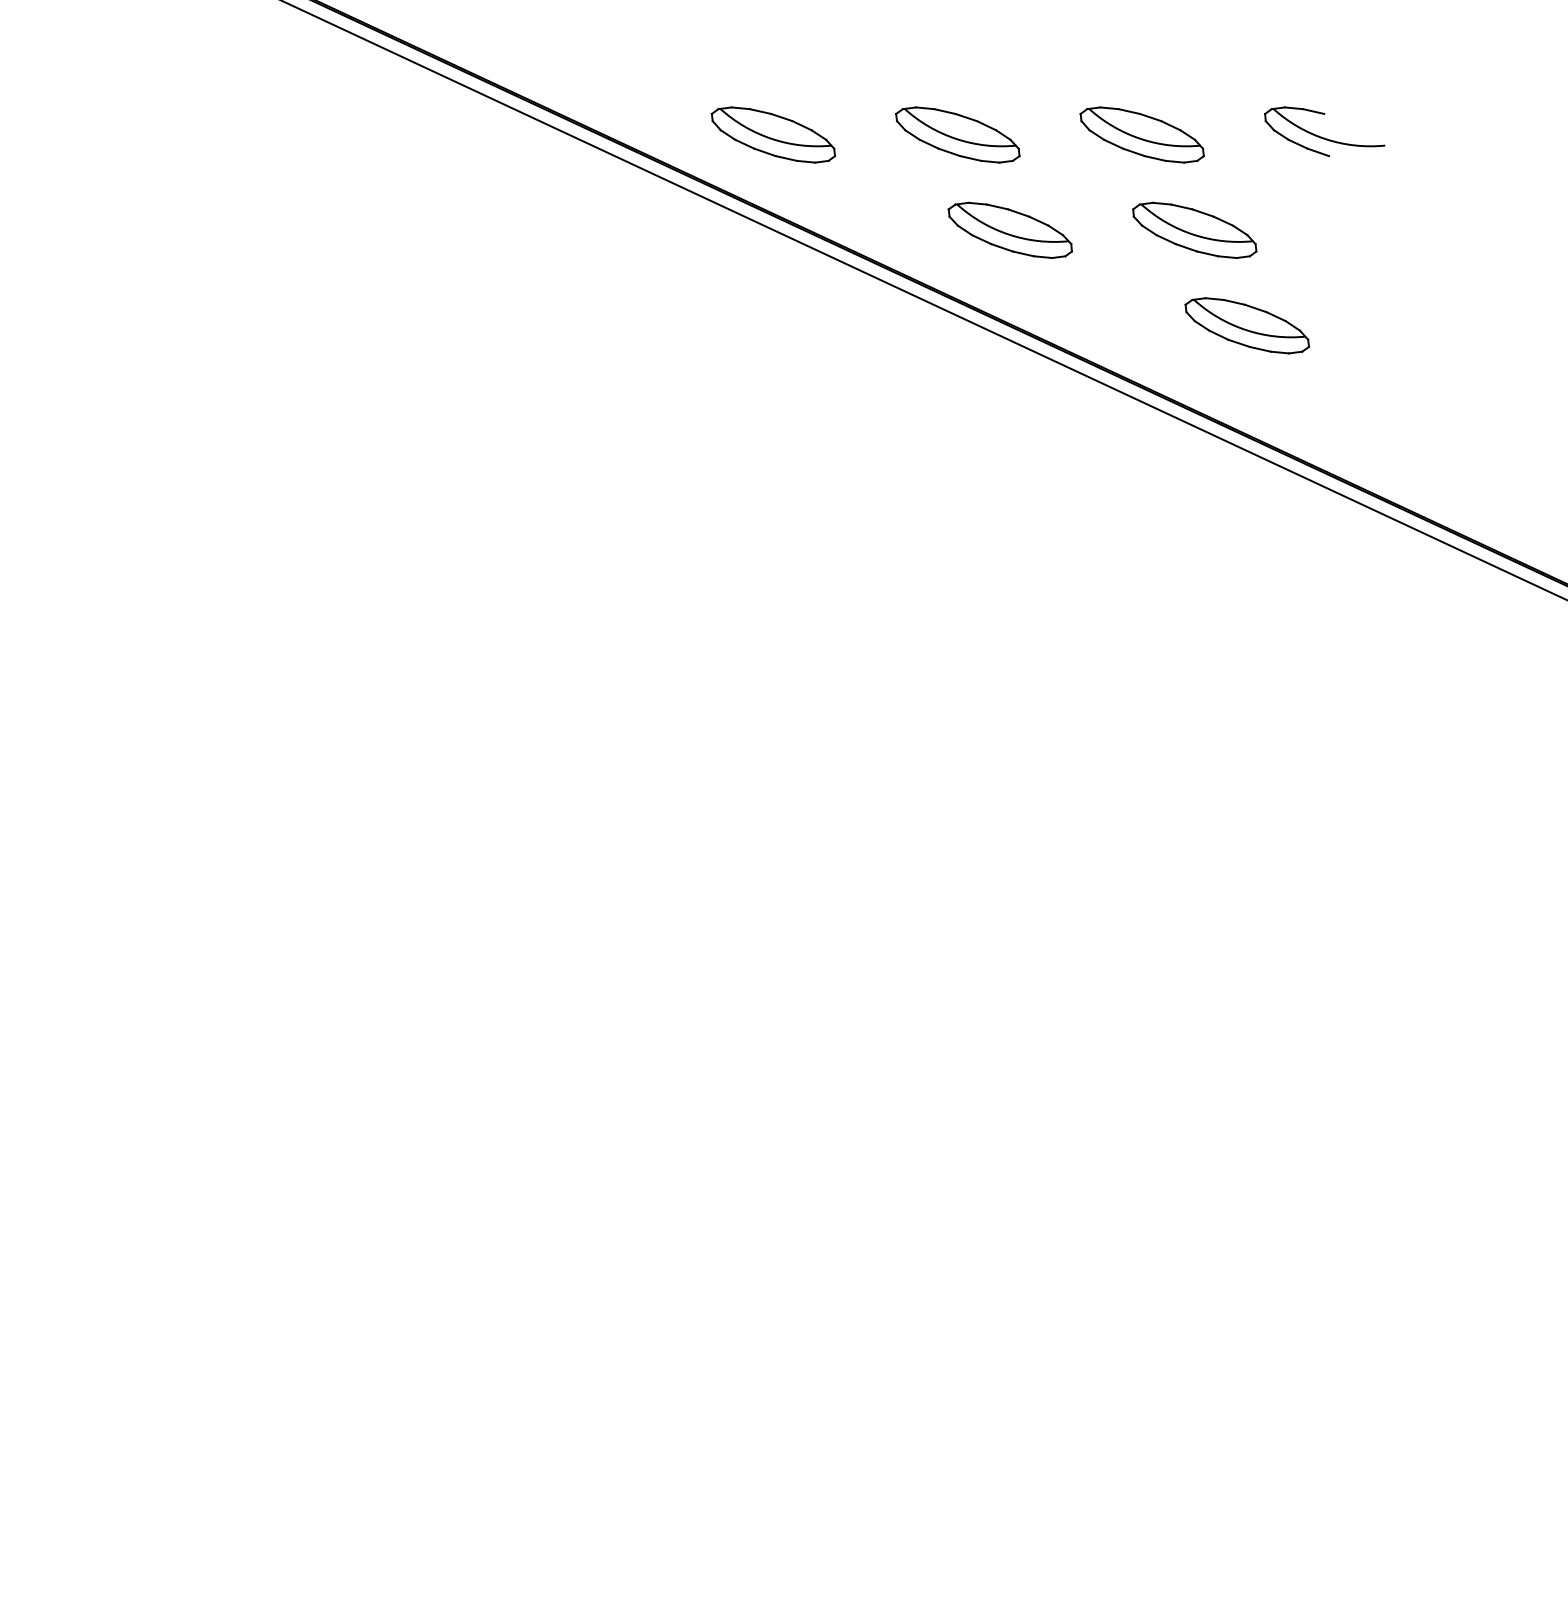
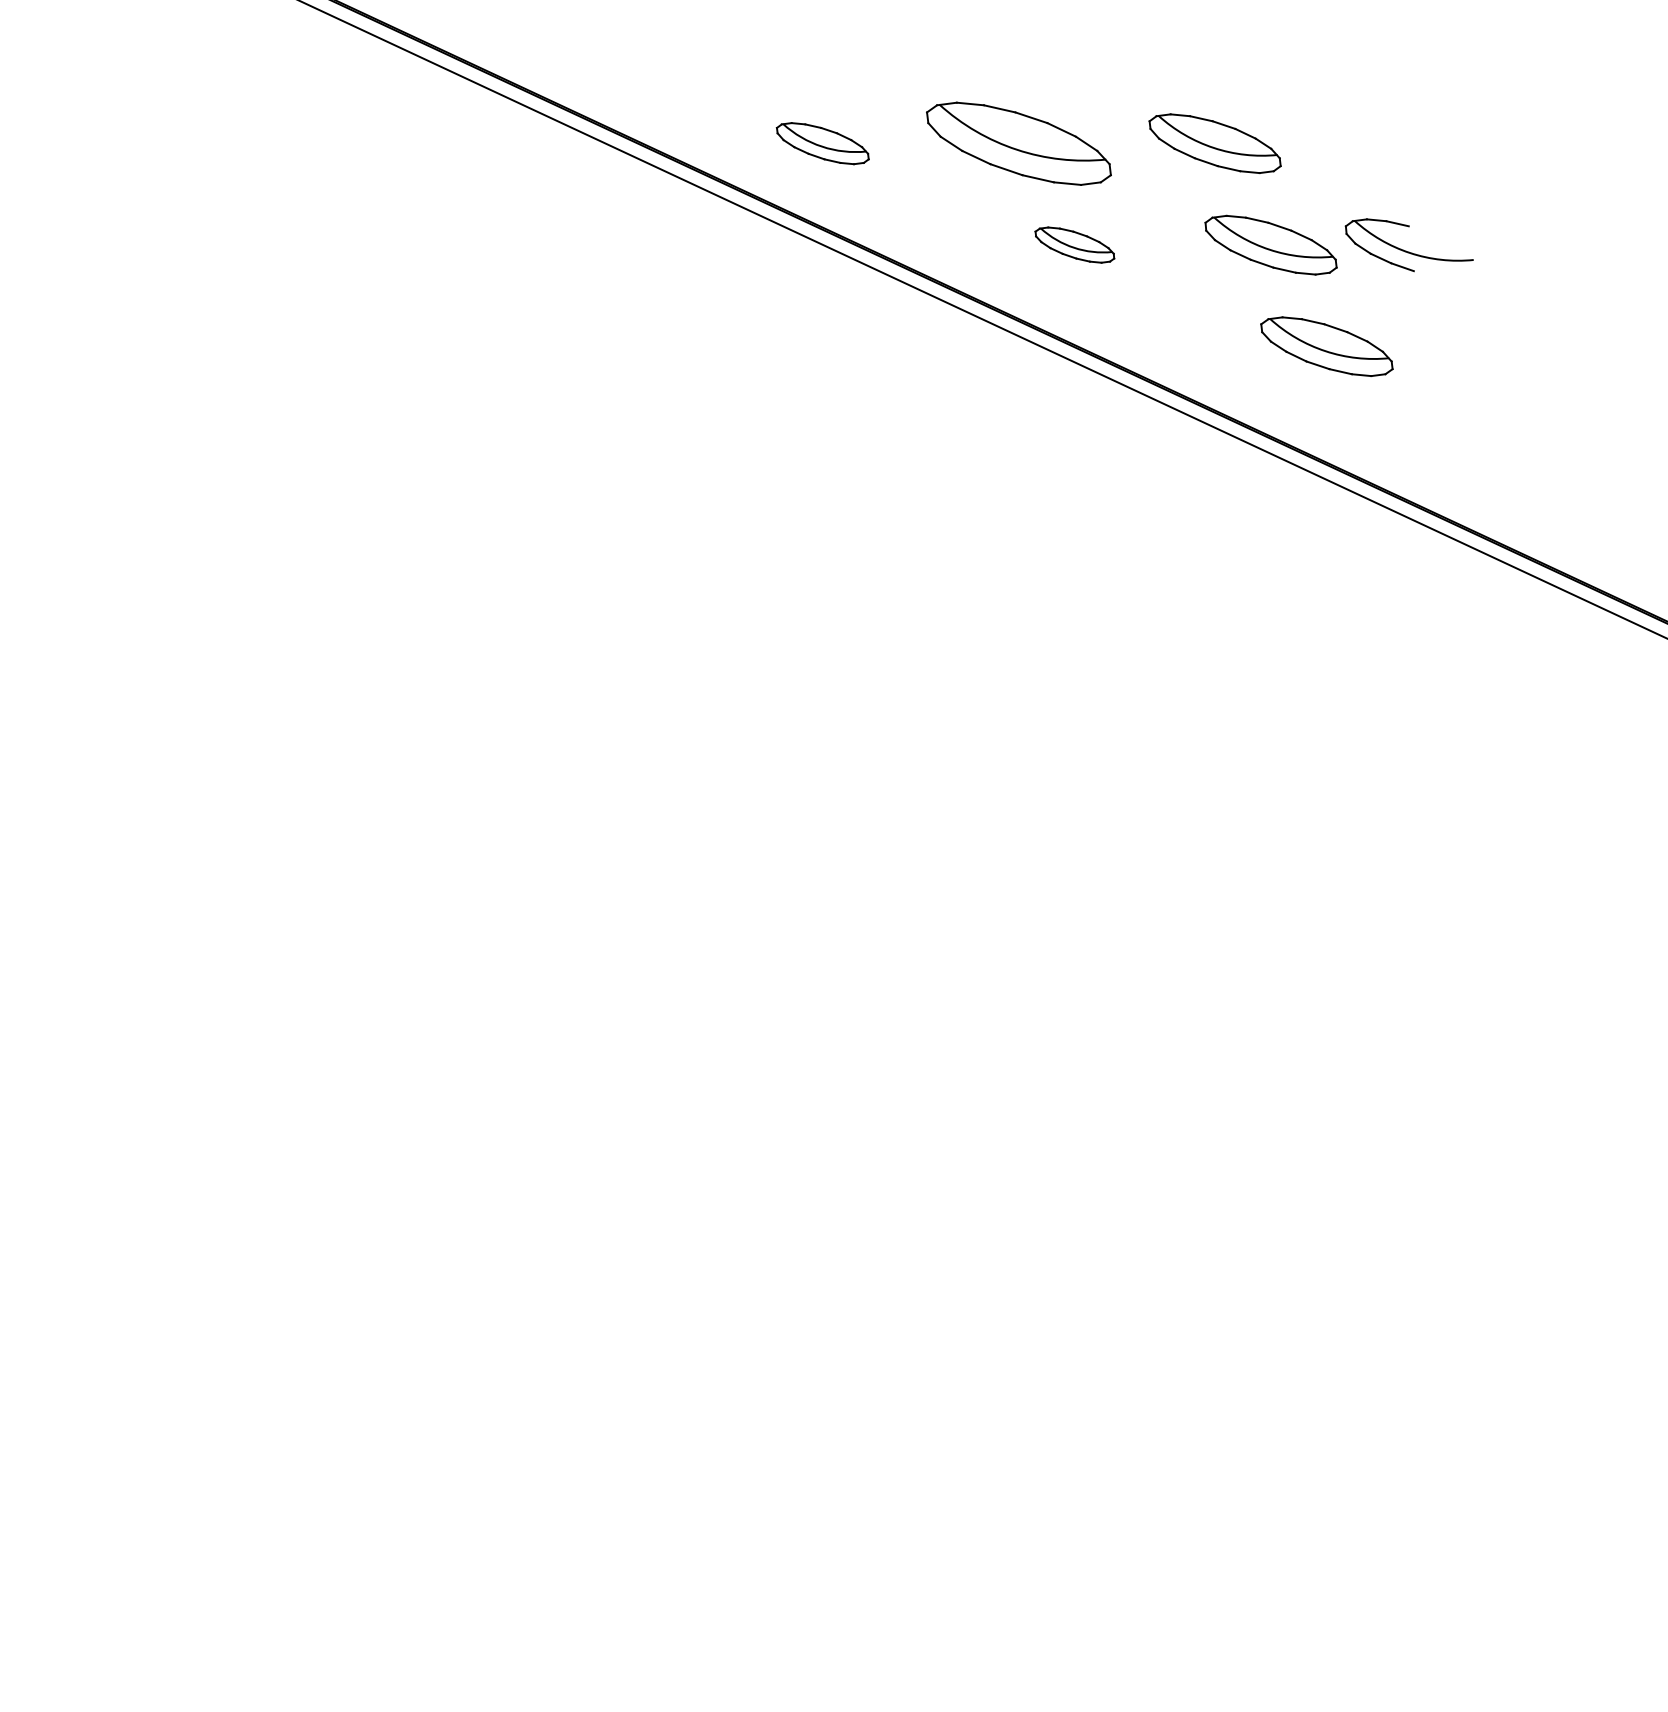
part: (1323, 132) -> (1408, 245), moved
part: (773, 134) -> (822, 143), size x0.7
part: (957, 134) -> (1018, 143), size x1.4
part: (1010, 229) -> (1074, 244), size x0.6

